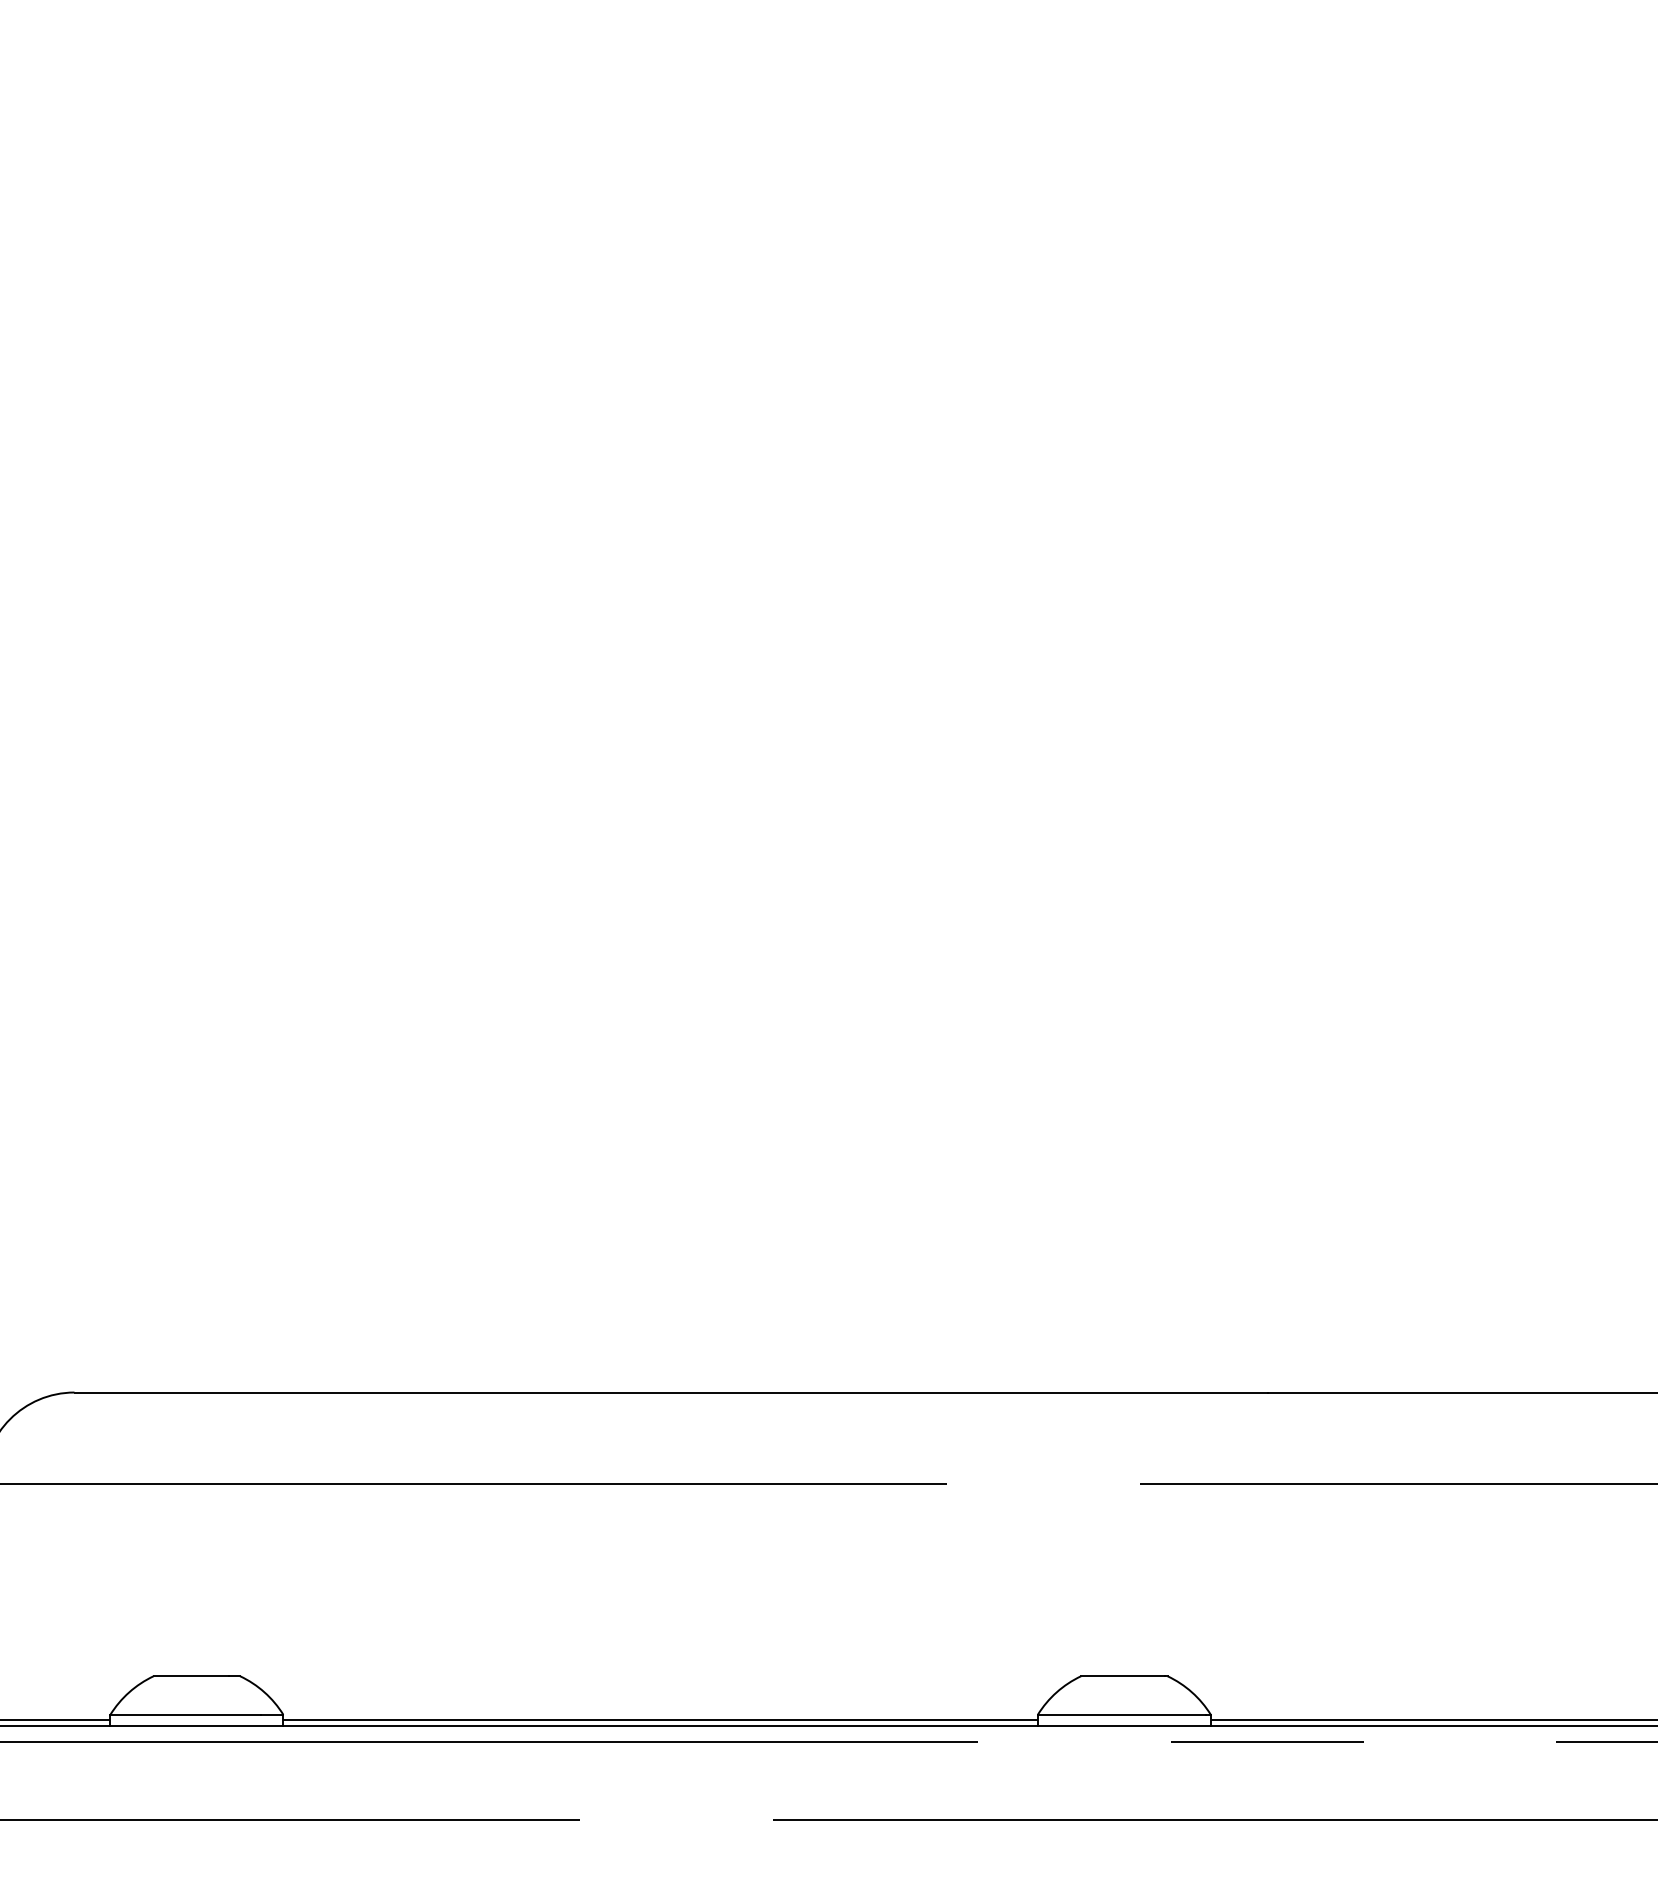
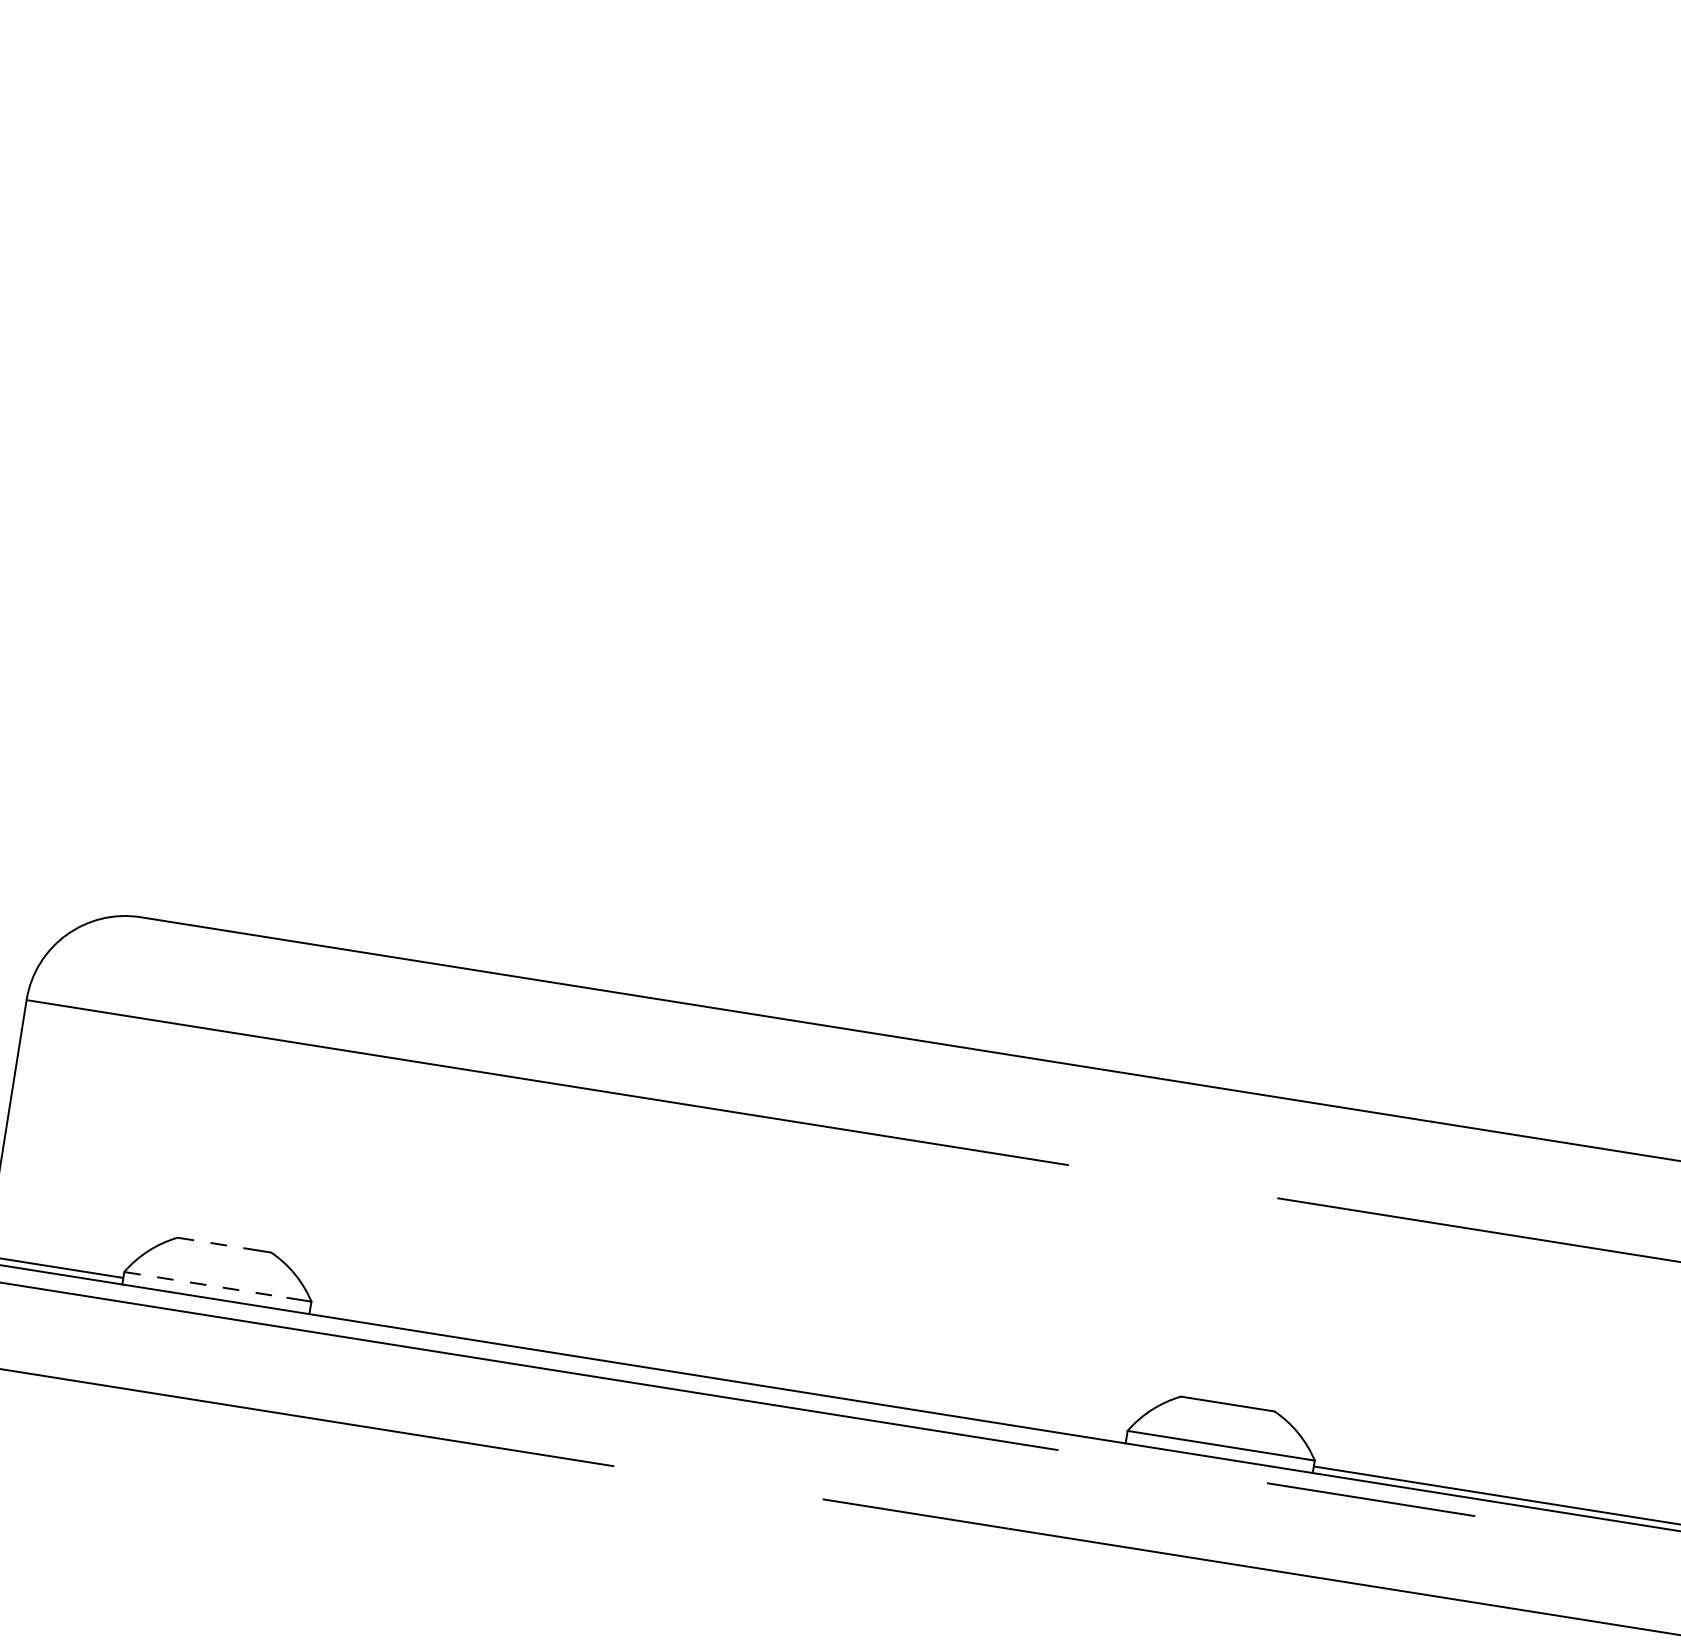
line: (191, 1676) -> (218, 1244), solid -> dashed
line: (186, 1714) -> (206, 1284), solid -> dashed
line: (660, 1720) -> (718, 1372), removed

